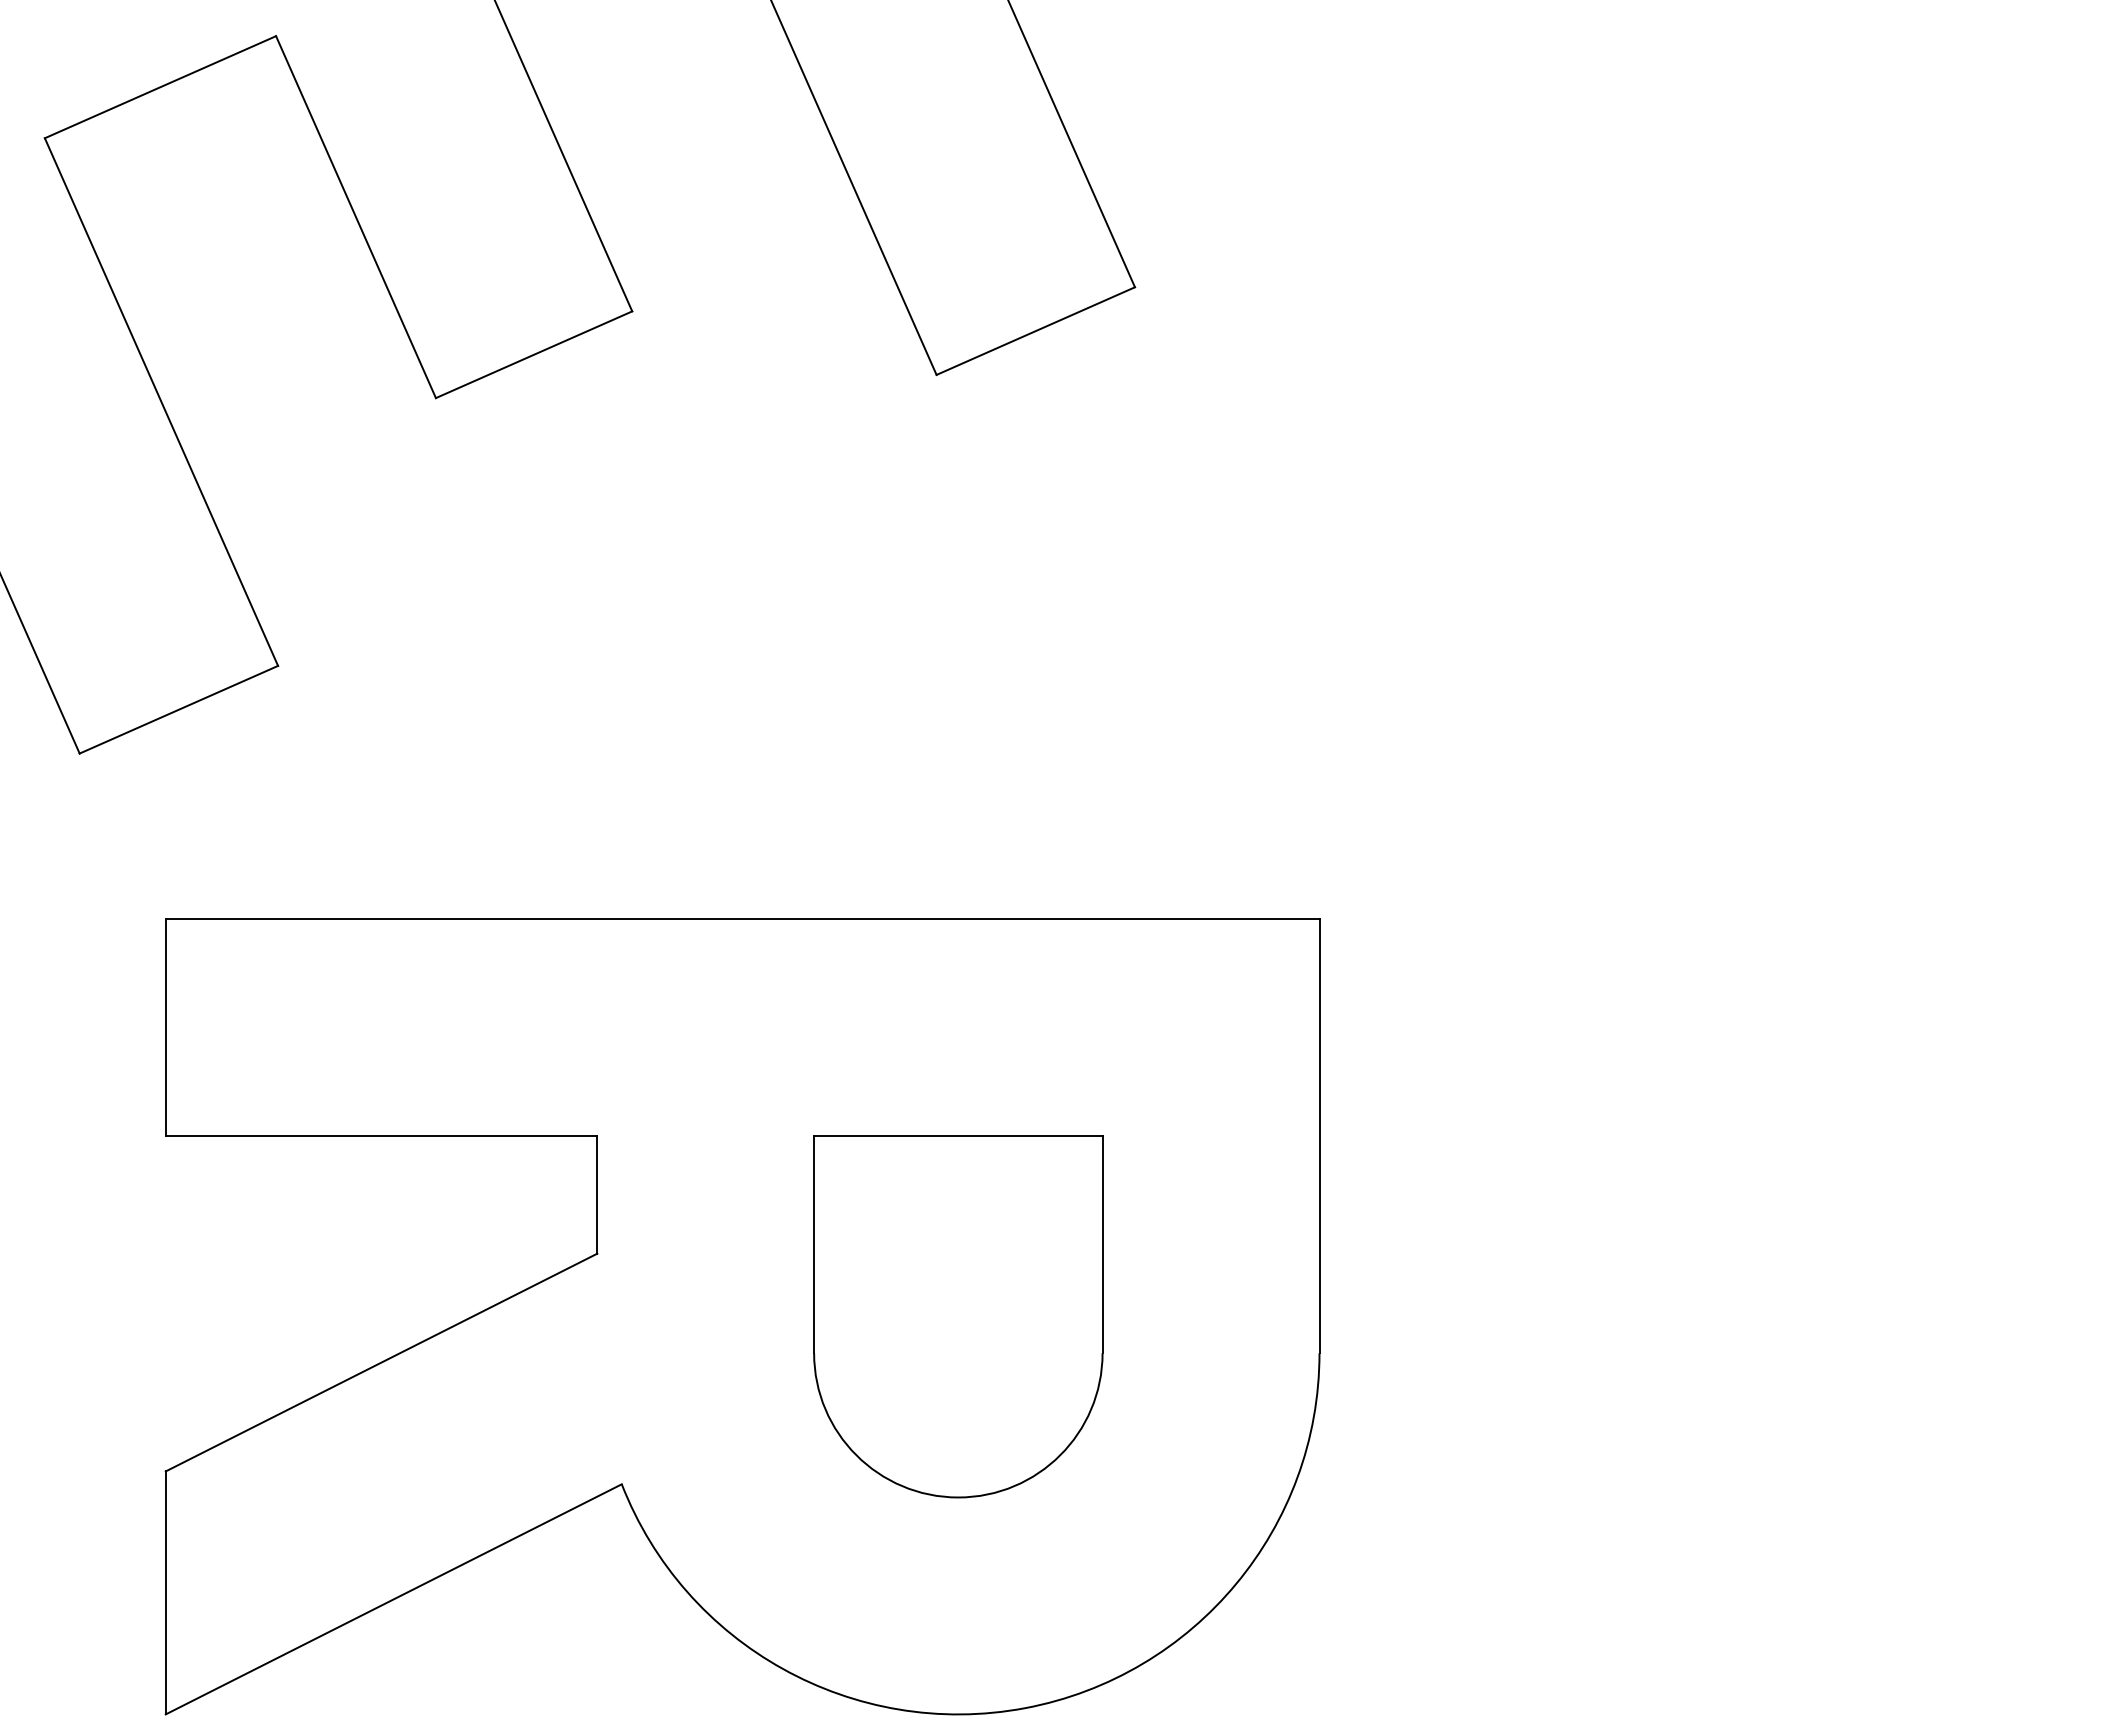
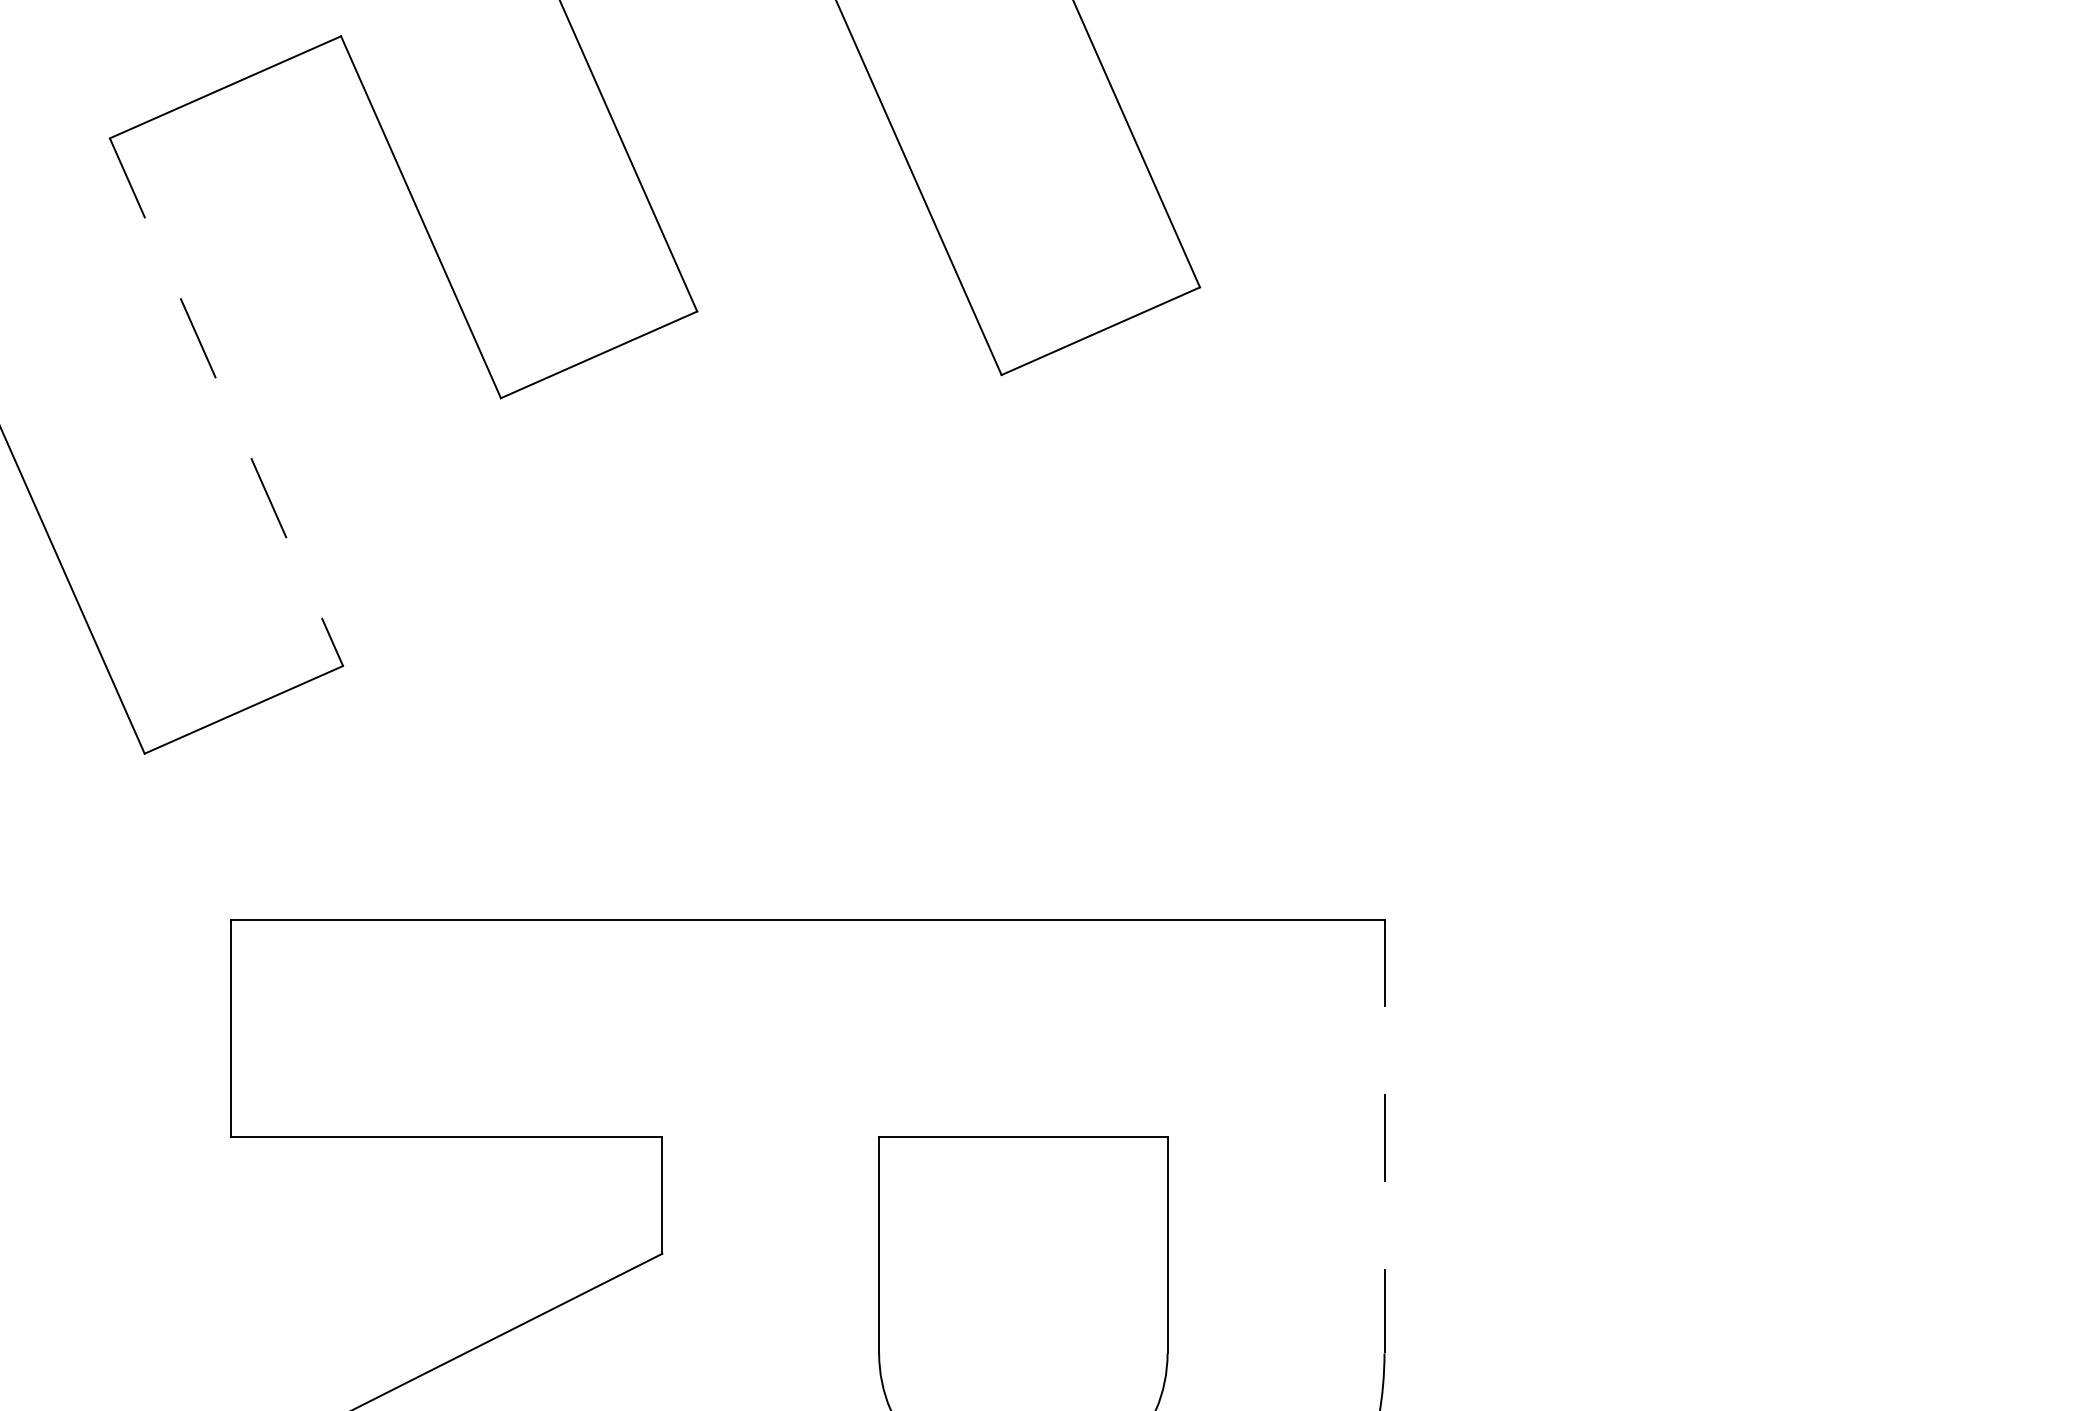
line: (161, 402) -> (226, 402), solid -> dashed
line: (1319, 1136) -> (1384, 1136), solid -> dashed

